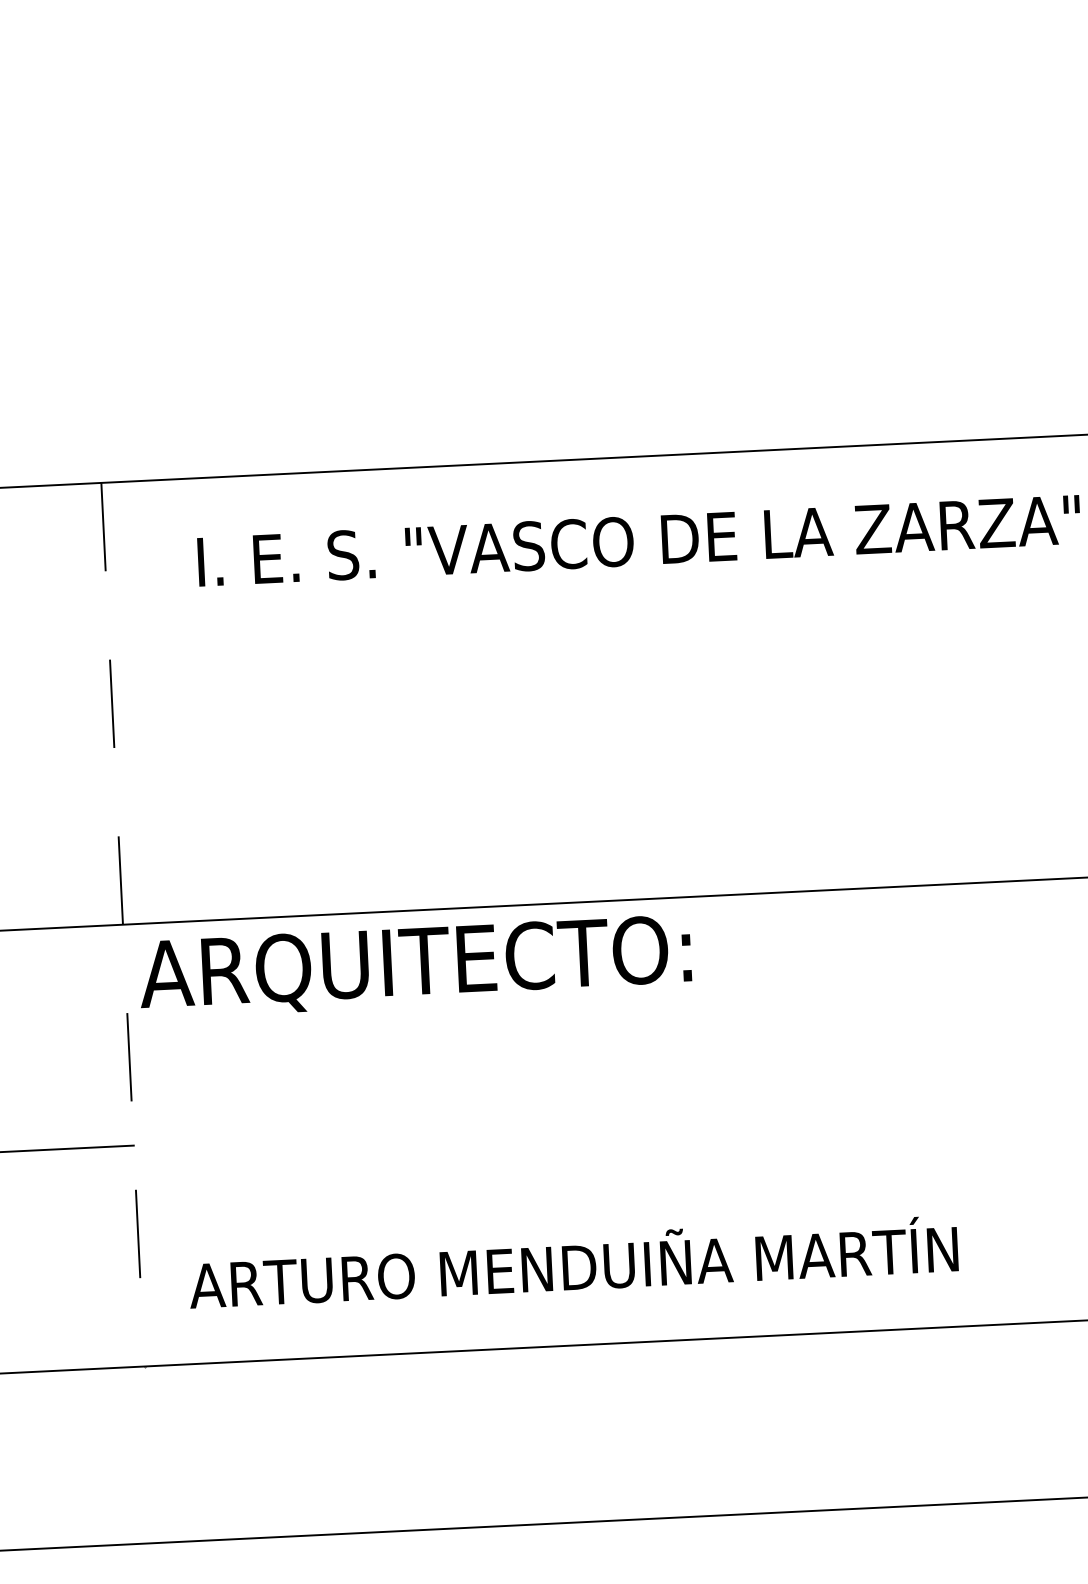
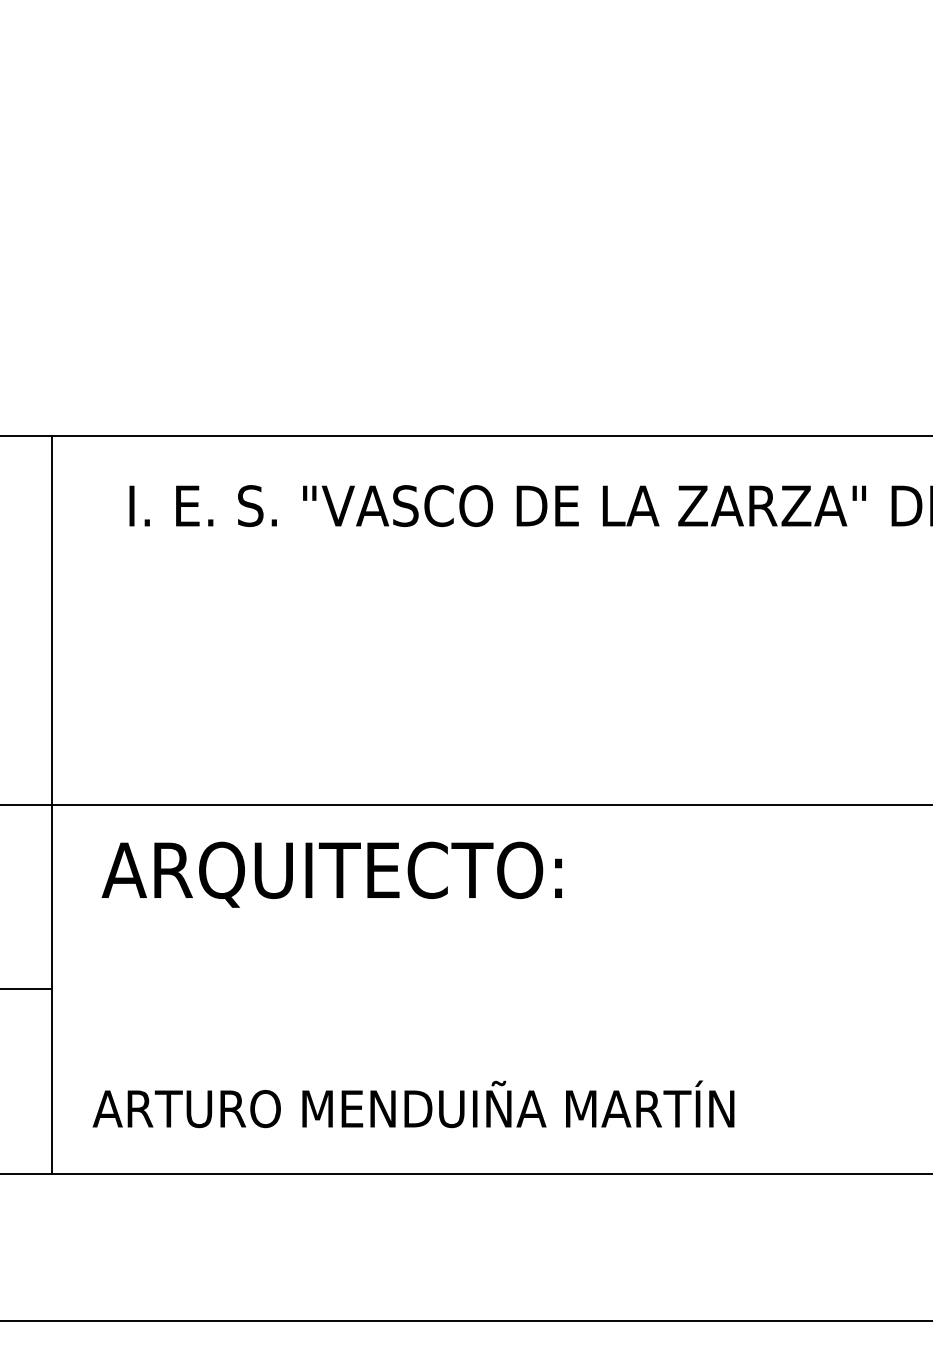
line: (123, 924) -> (52, 804), dashed -> solid
text: (414, 966) -> (331, 874), moved

